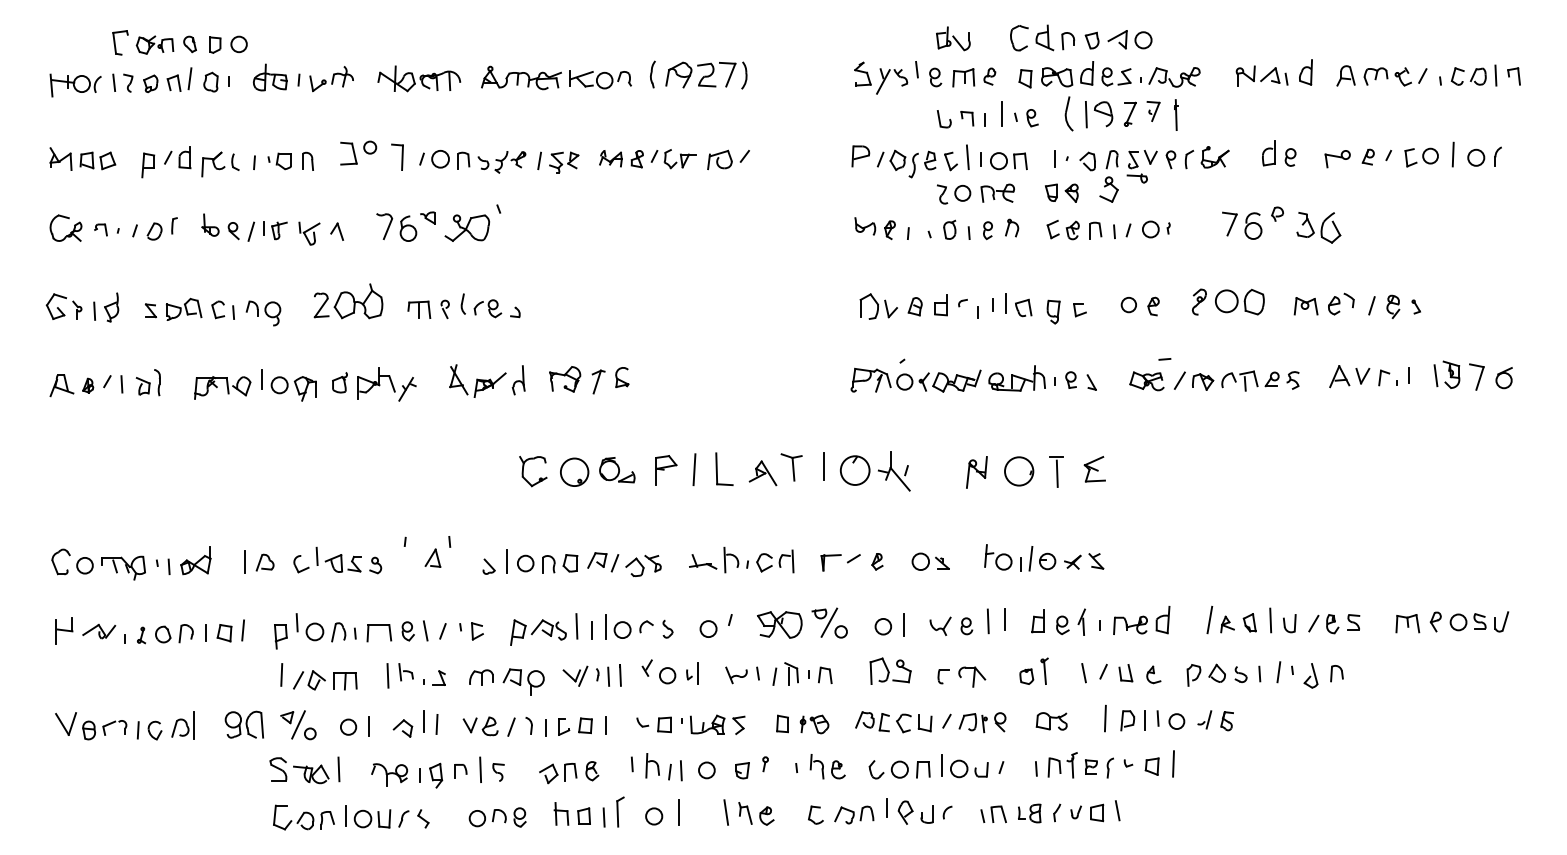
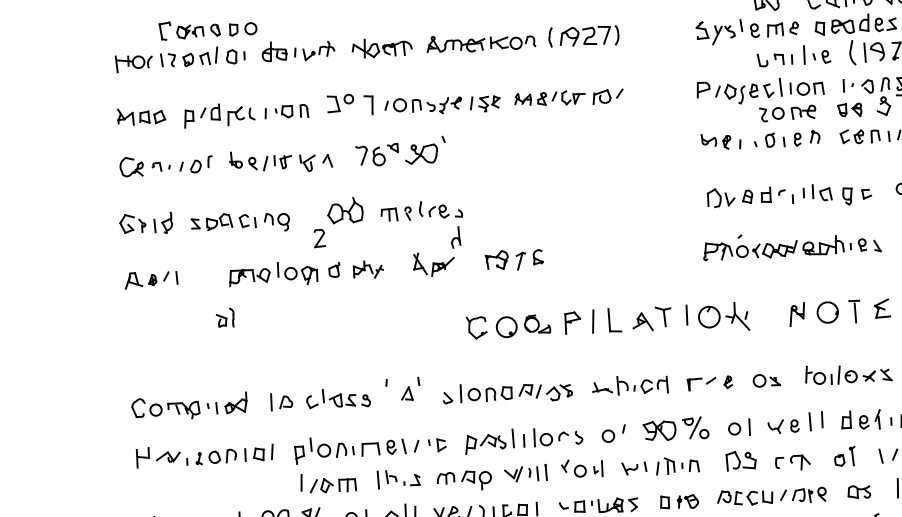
part: (321, 305) -> (319, 238), moved
part: (518, 380) -> (455, 237), moved
part: (147, 382) -> (224, 317), moved
part: (386, 384) -> (368, 269), size x0.7

